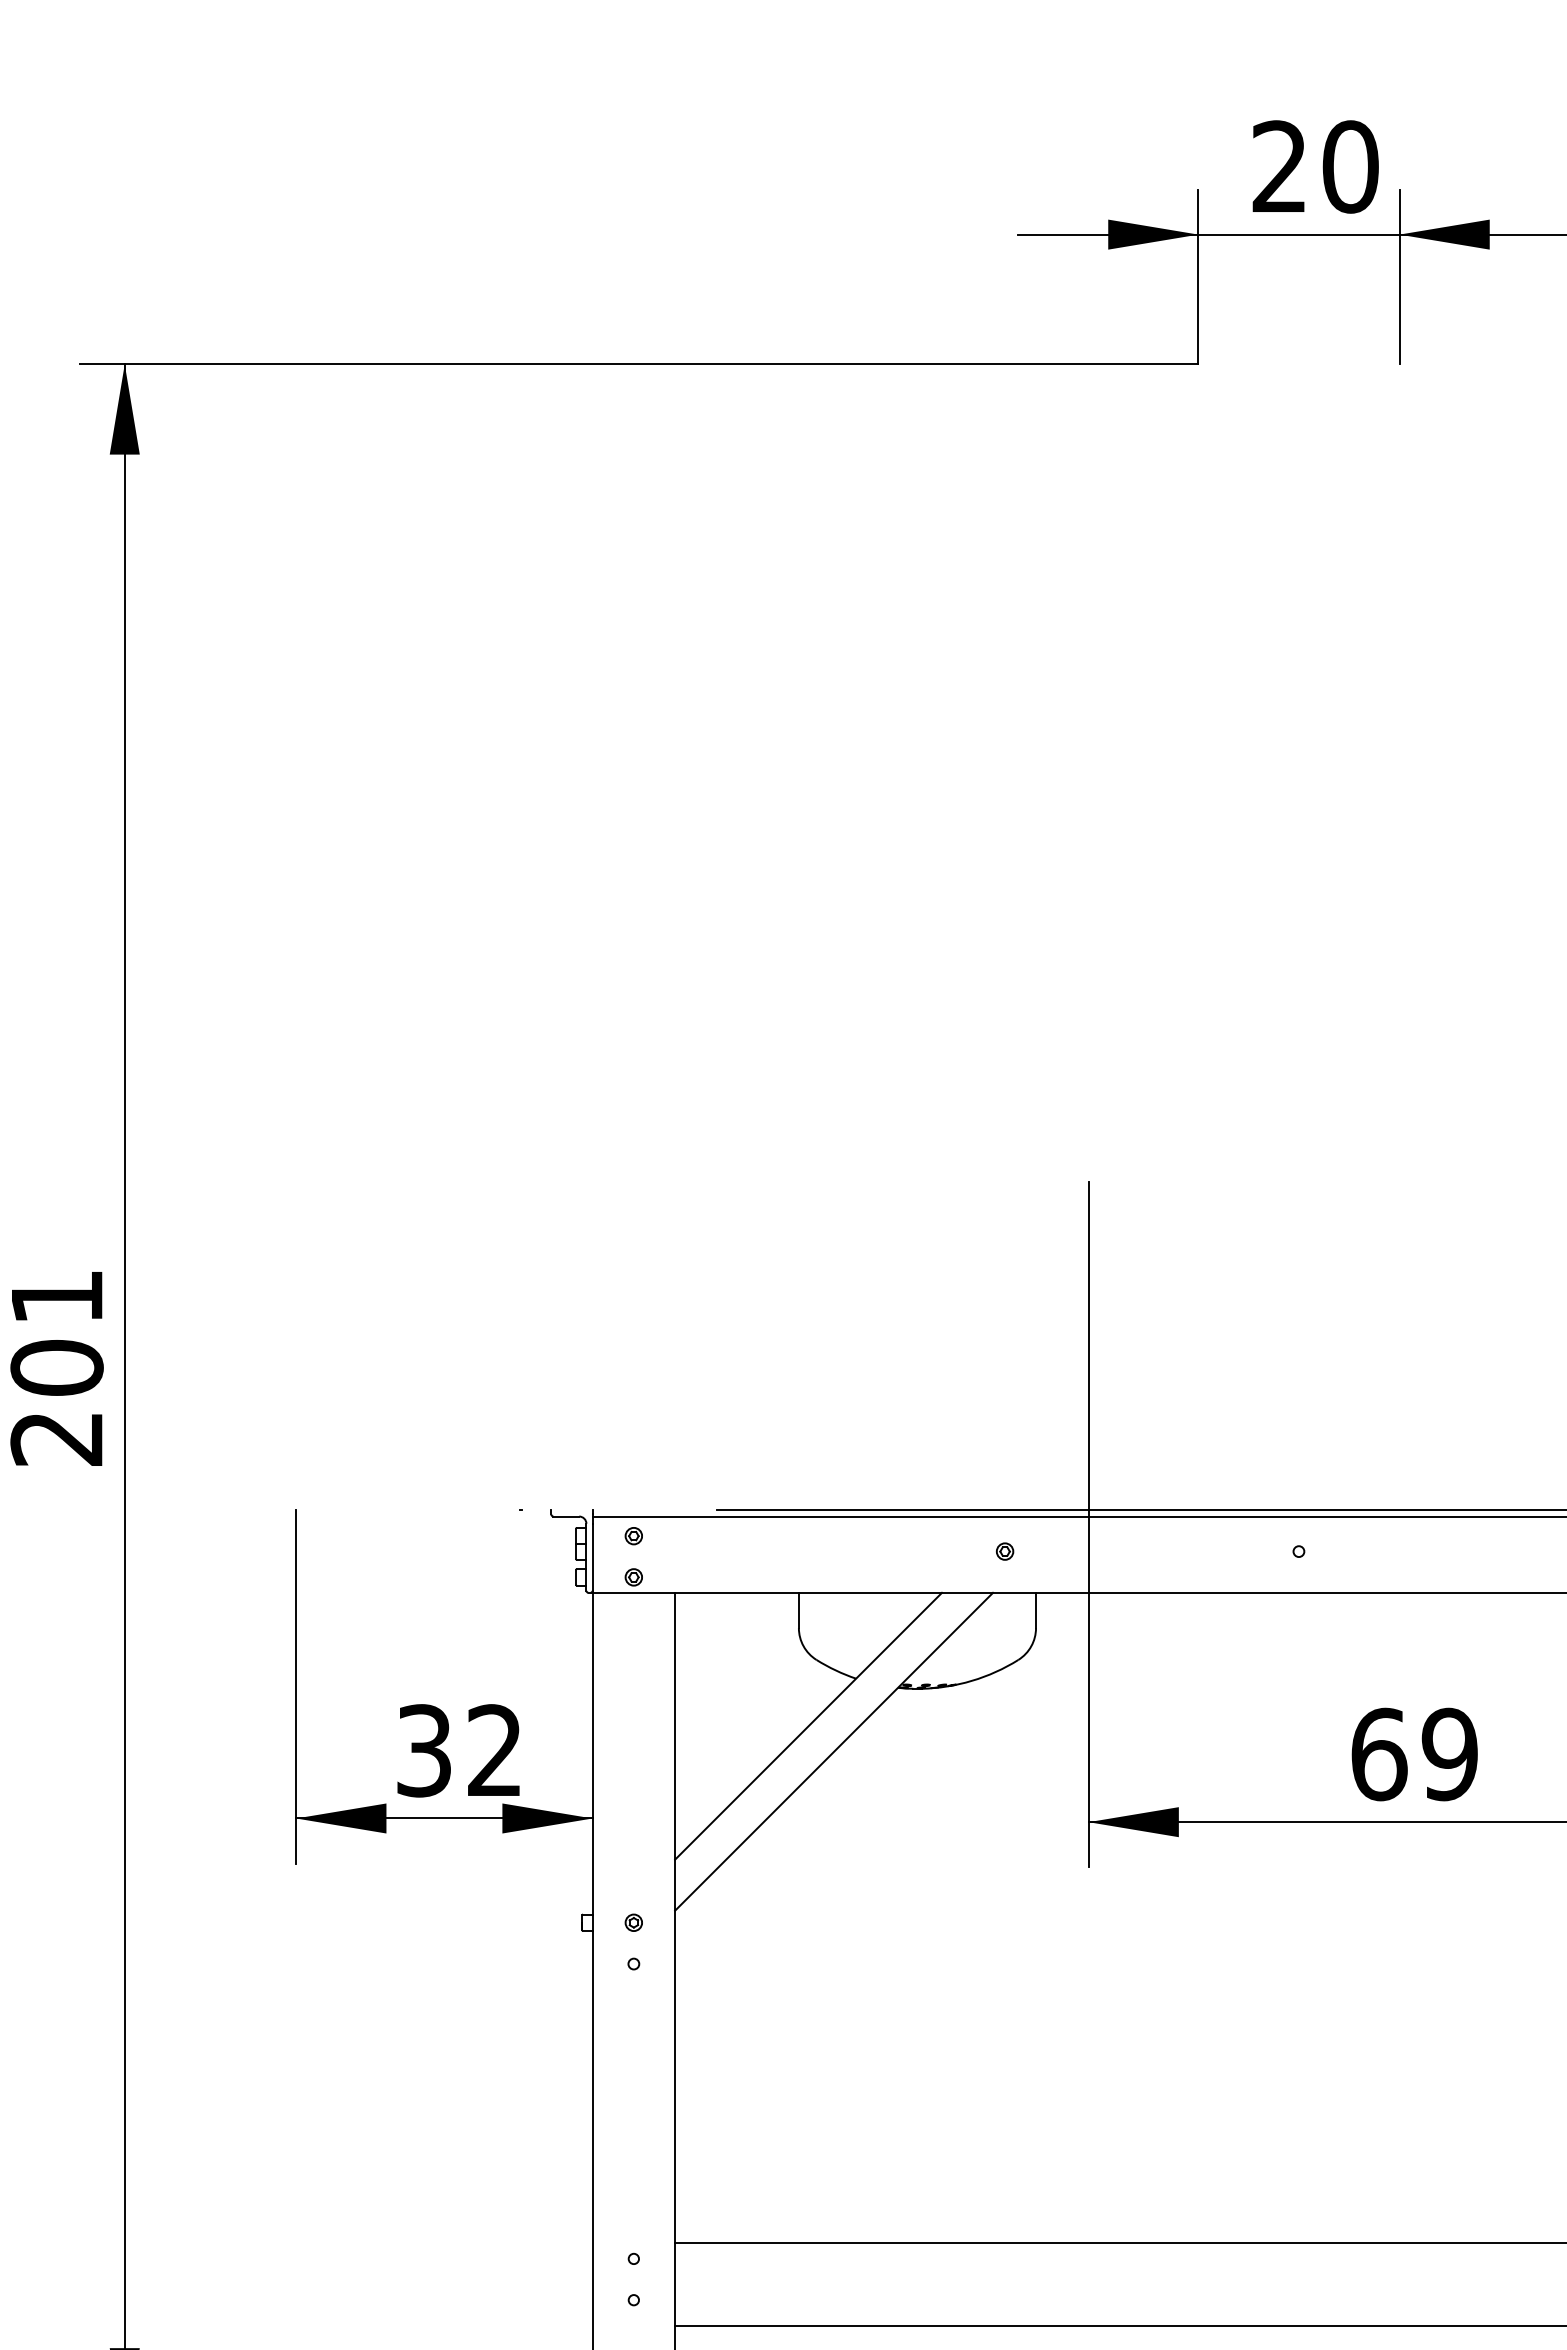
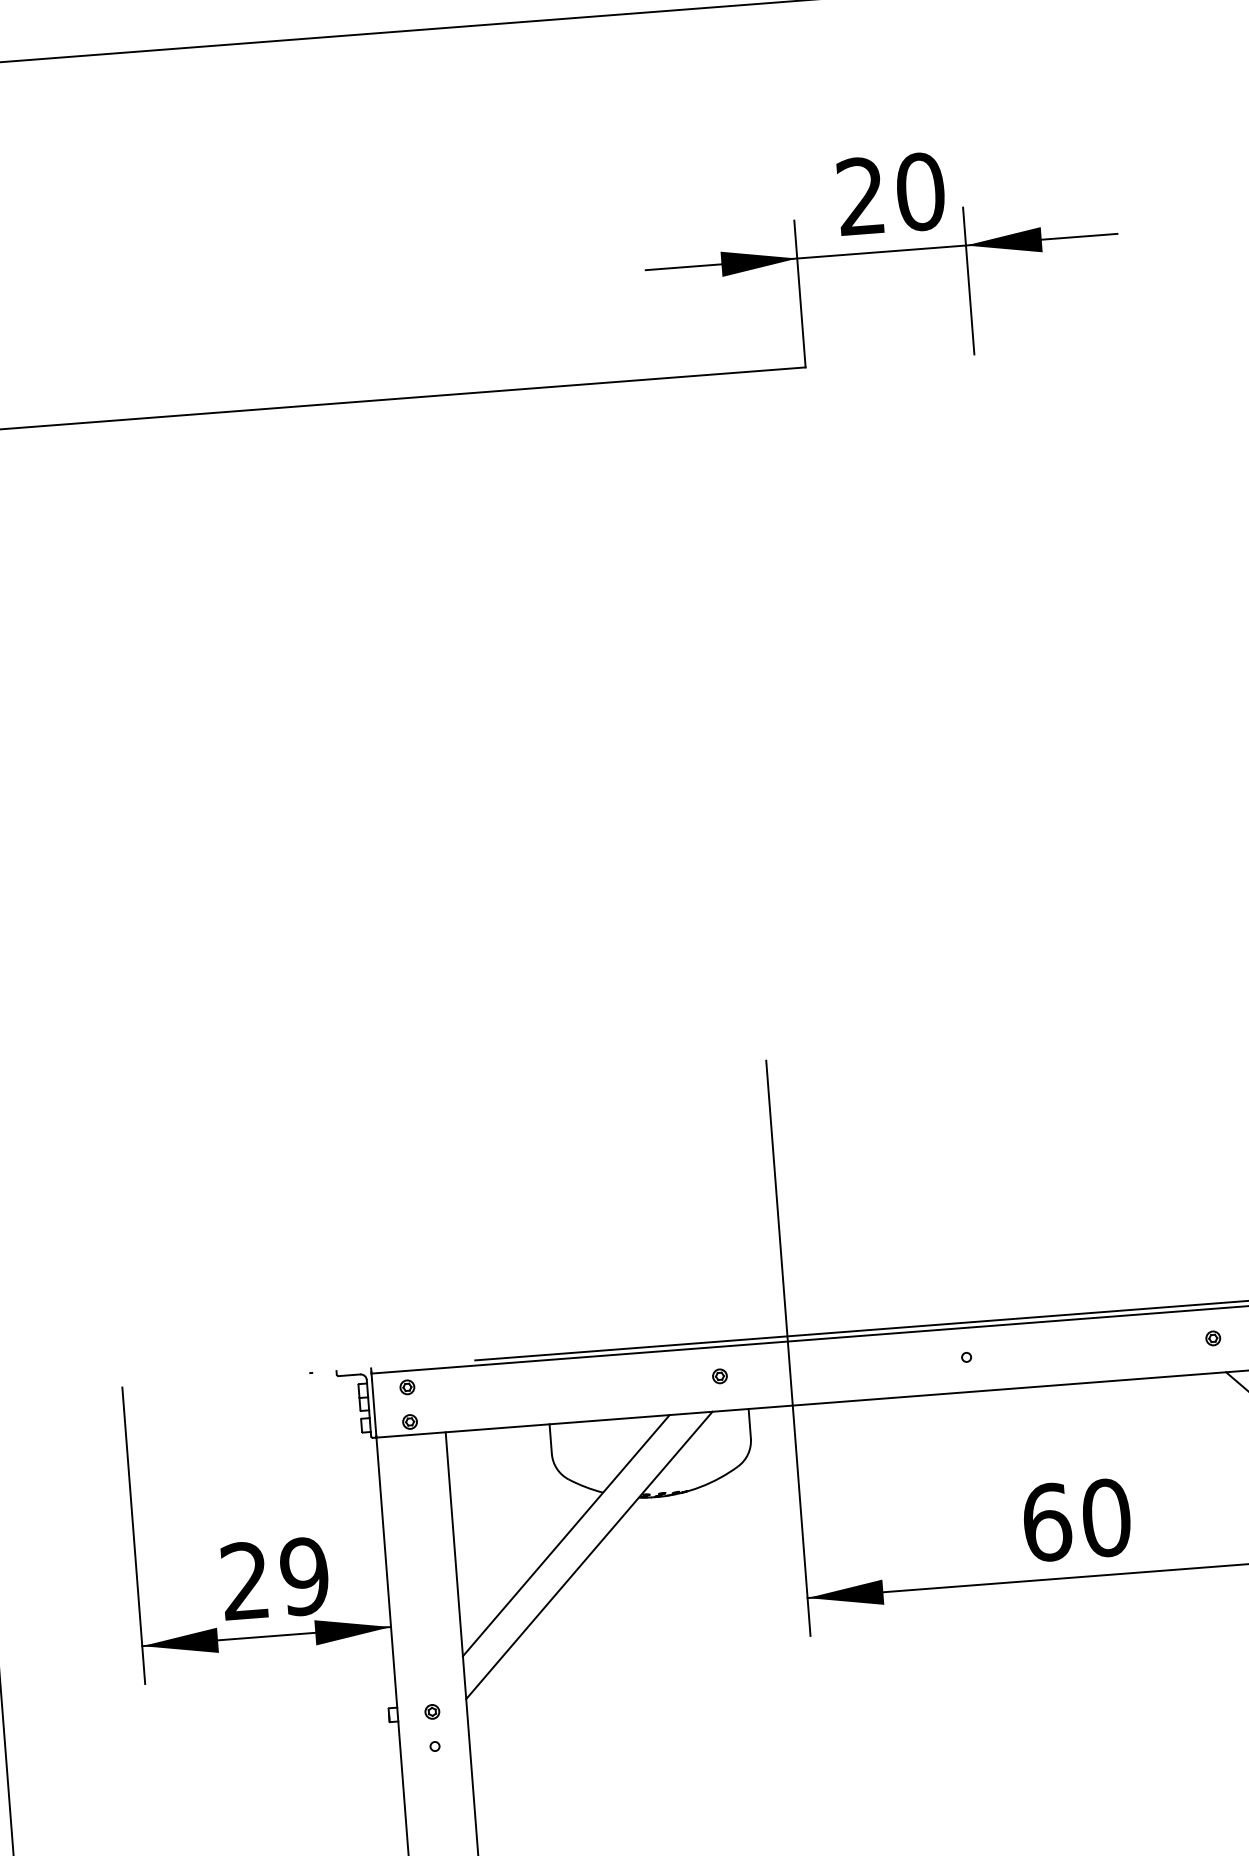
text: (459, 1750) -> (274, 1578), 32 -> 29
text: (1449, 1754) -> (1106, 1517), 69 -> 60

